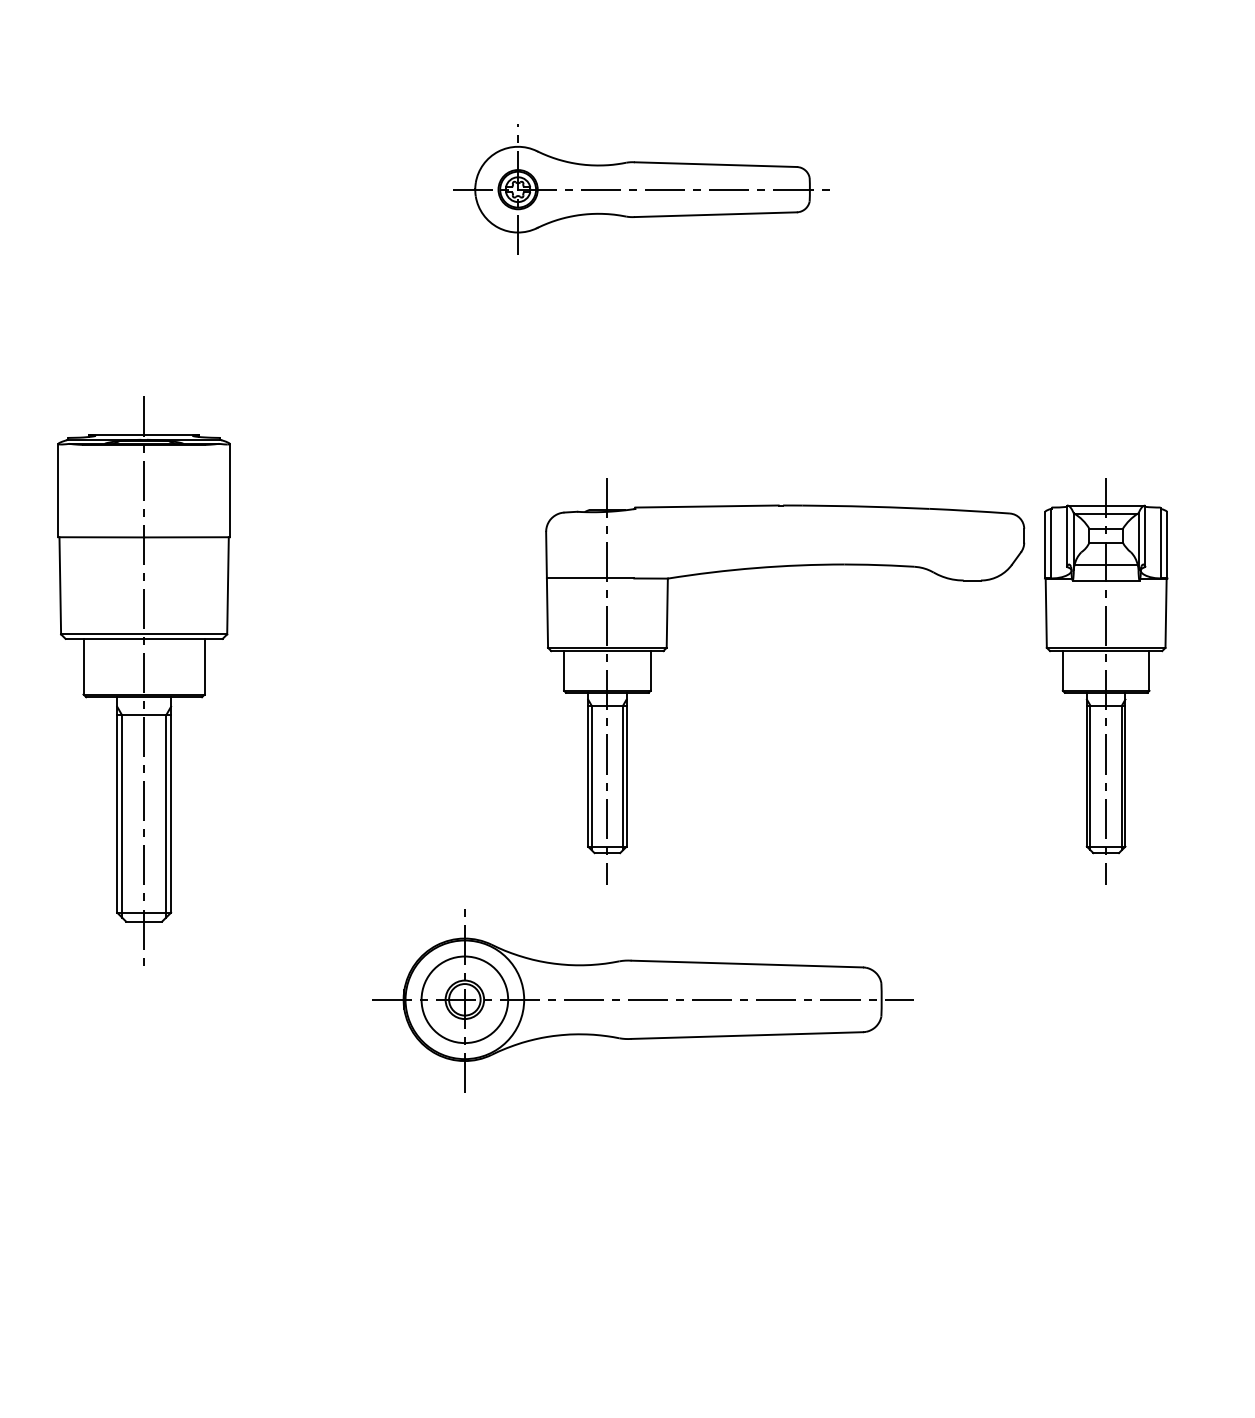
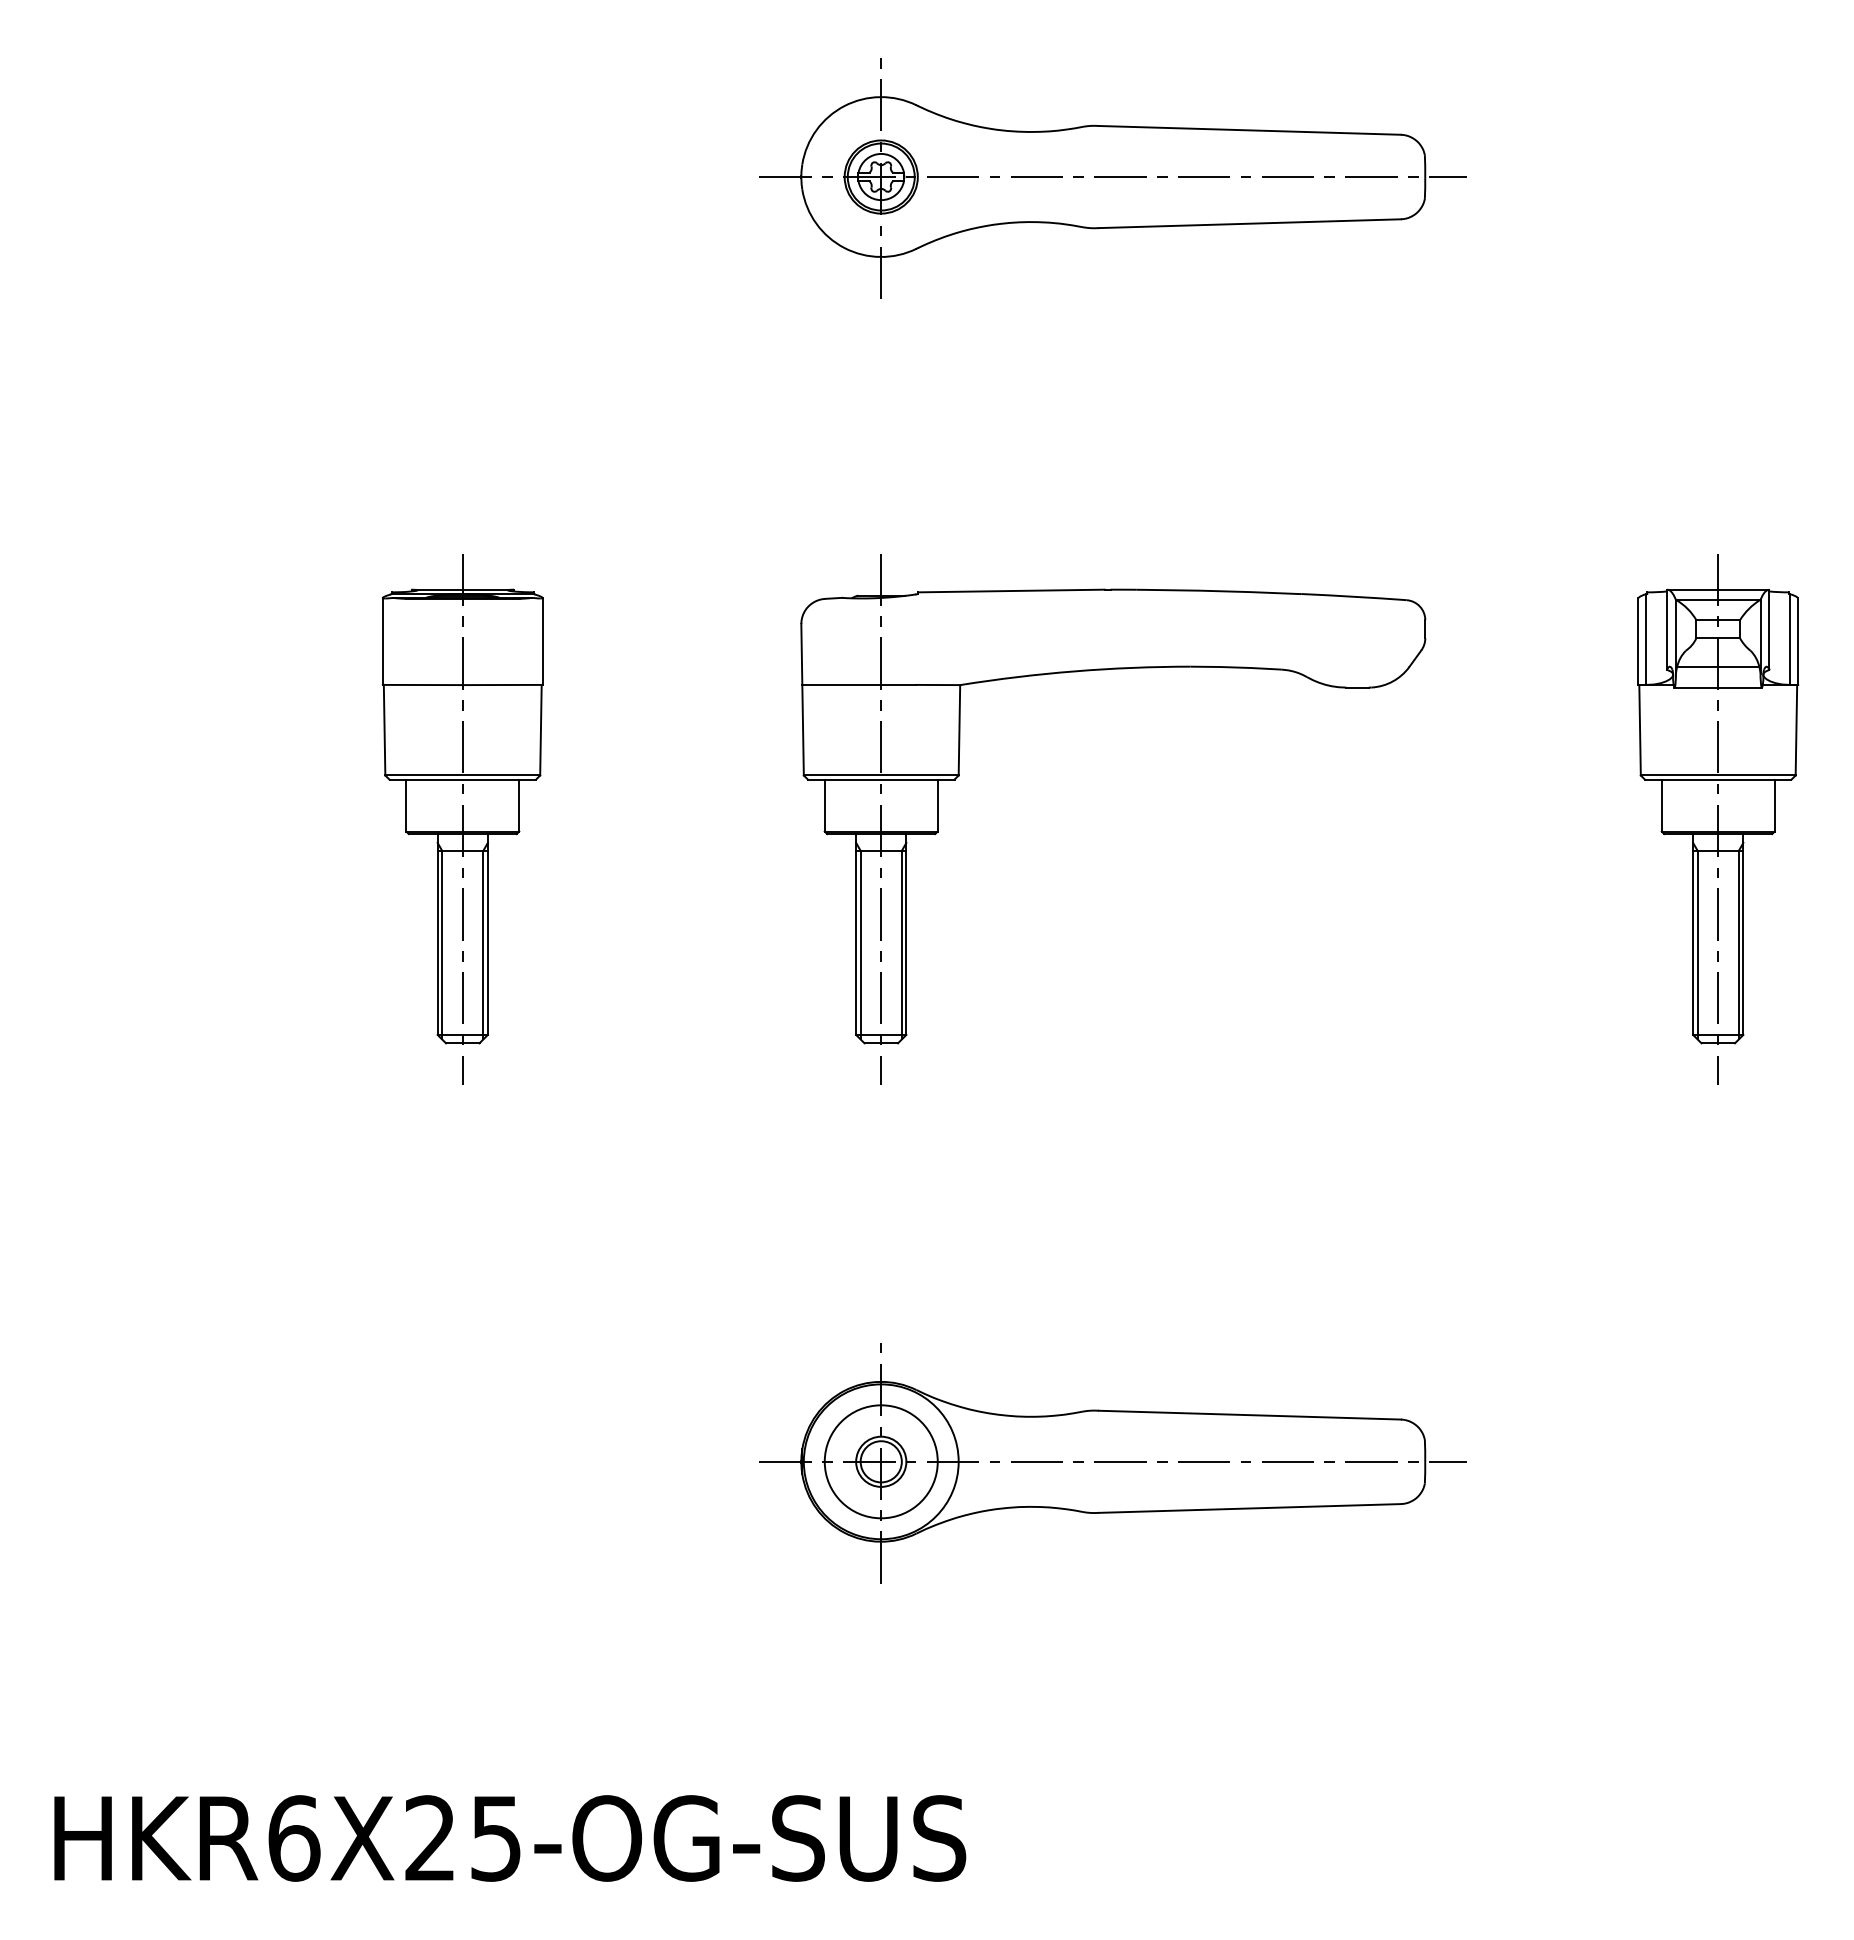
part: (642, 190) -> (1112, 178), size x1.43
part: (779, 567) -> (1106, 670), moved
part: (144, 681) -> (462, 819), size x0.71
part: (642, 1001) -> (1112, 1463), moved

